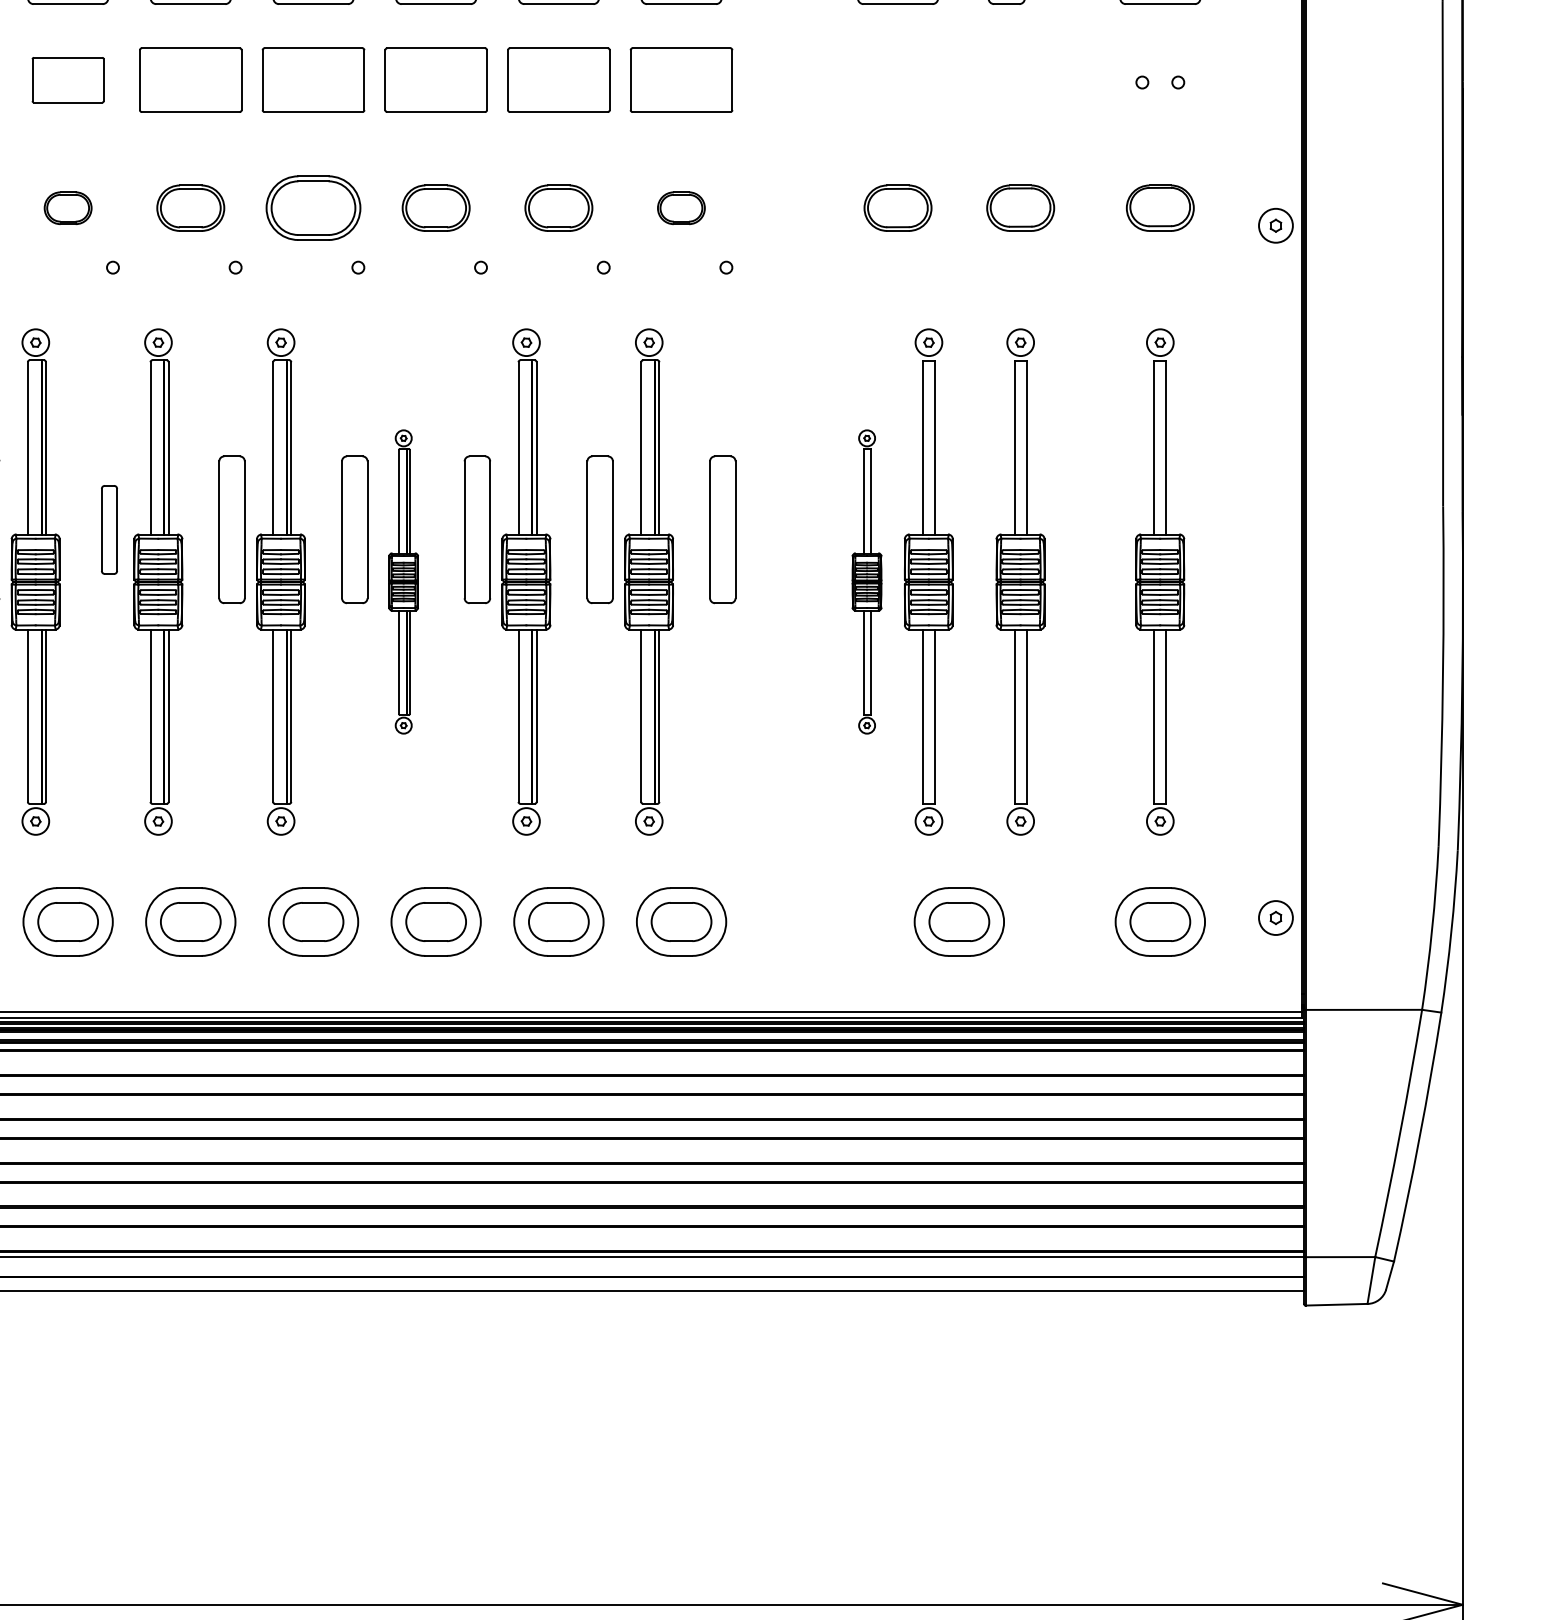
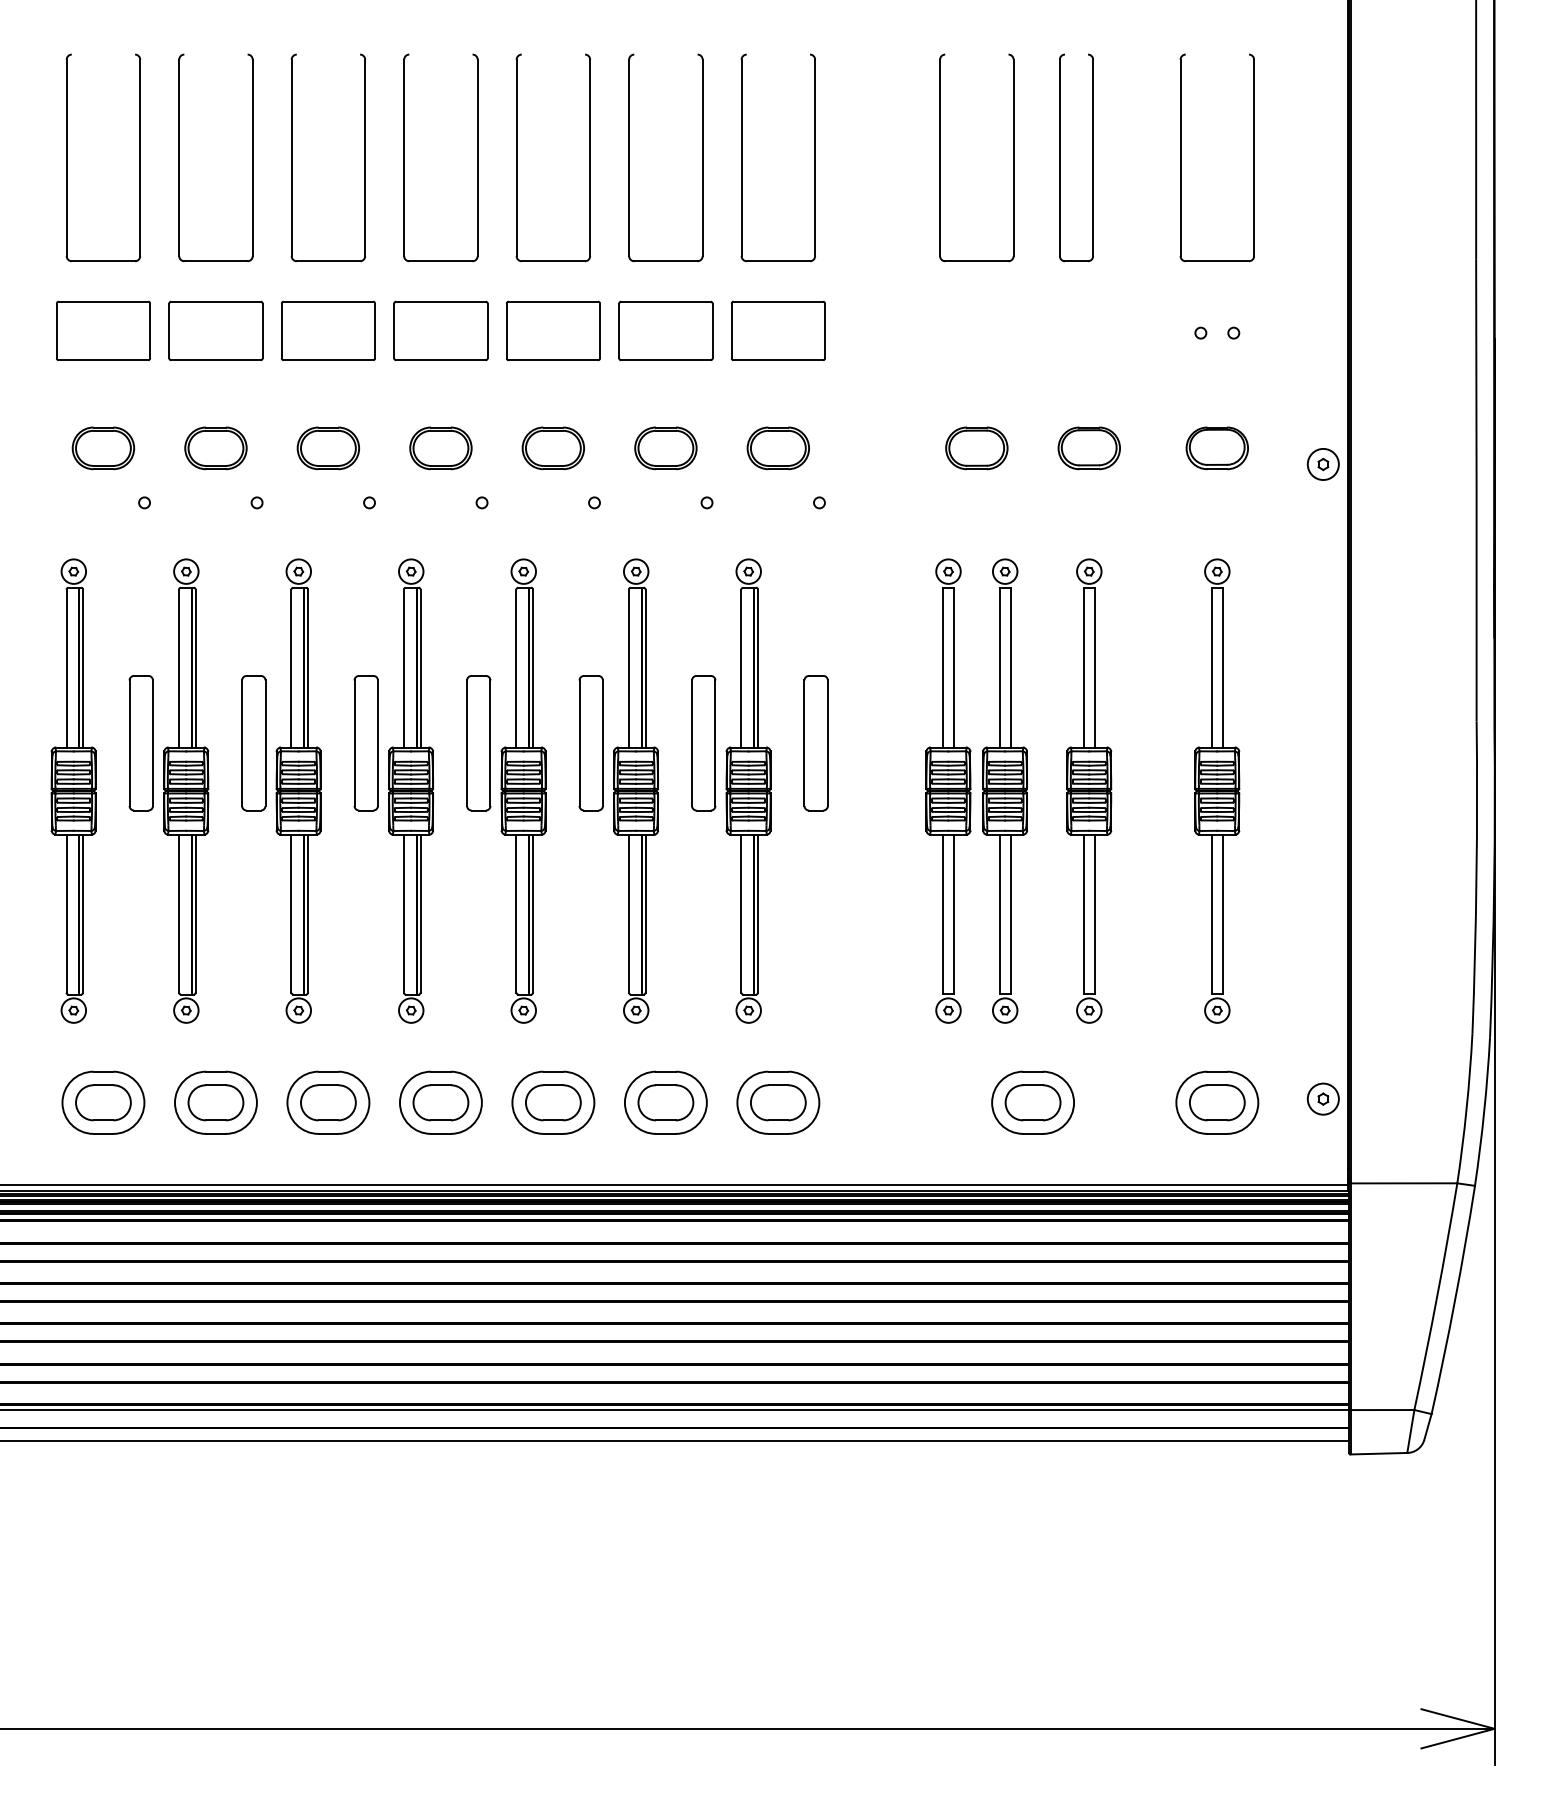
part: (67, 79) -> (215, 330), size x1.43
part: (67, 208) -> (215, 448), size x1.43
part: (313, 208) -> (440, 448), size x0.71
part: (680, 208) -> (777, 448), size x1.43
part: (109, 530) -> (253, 743), size x1.67
part: (403, 581) -> (523, 790), size x1.67
part: (867, 581) -> (948, 790), size x1.67

